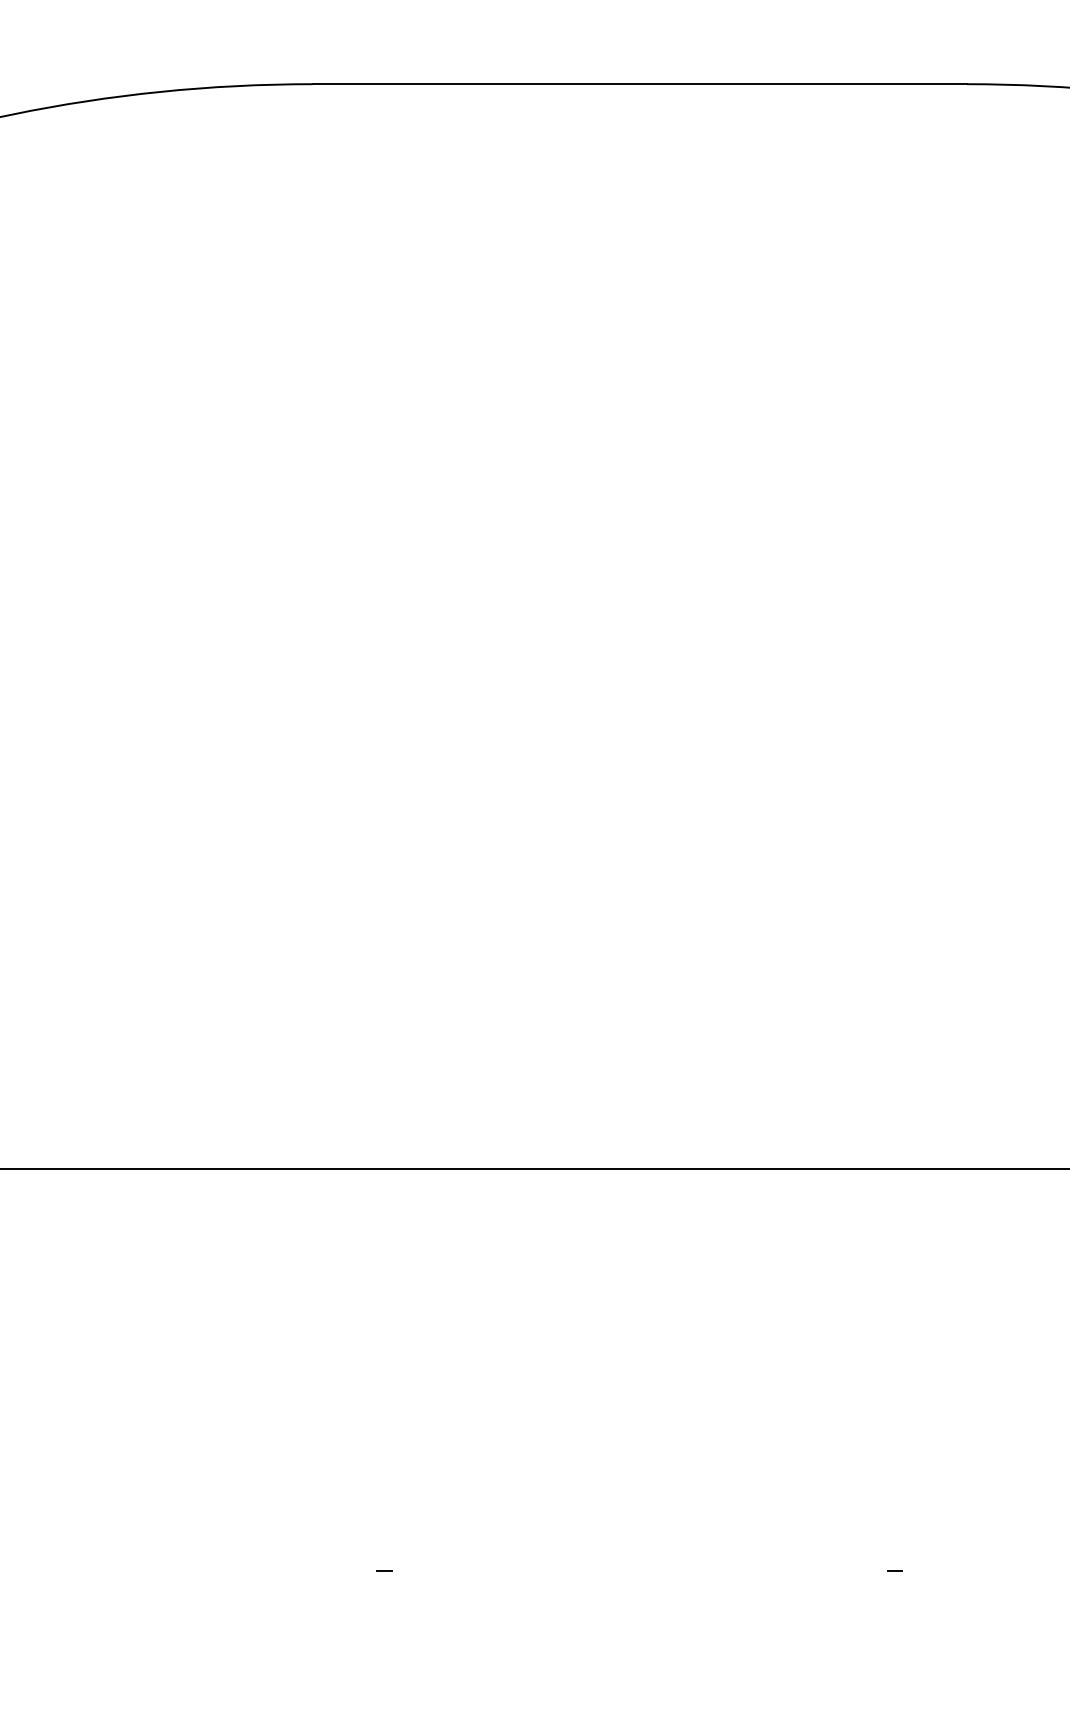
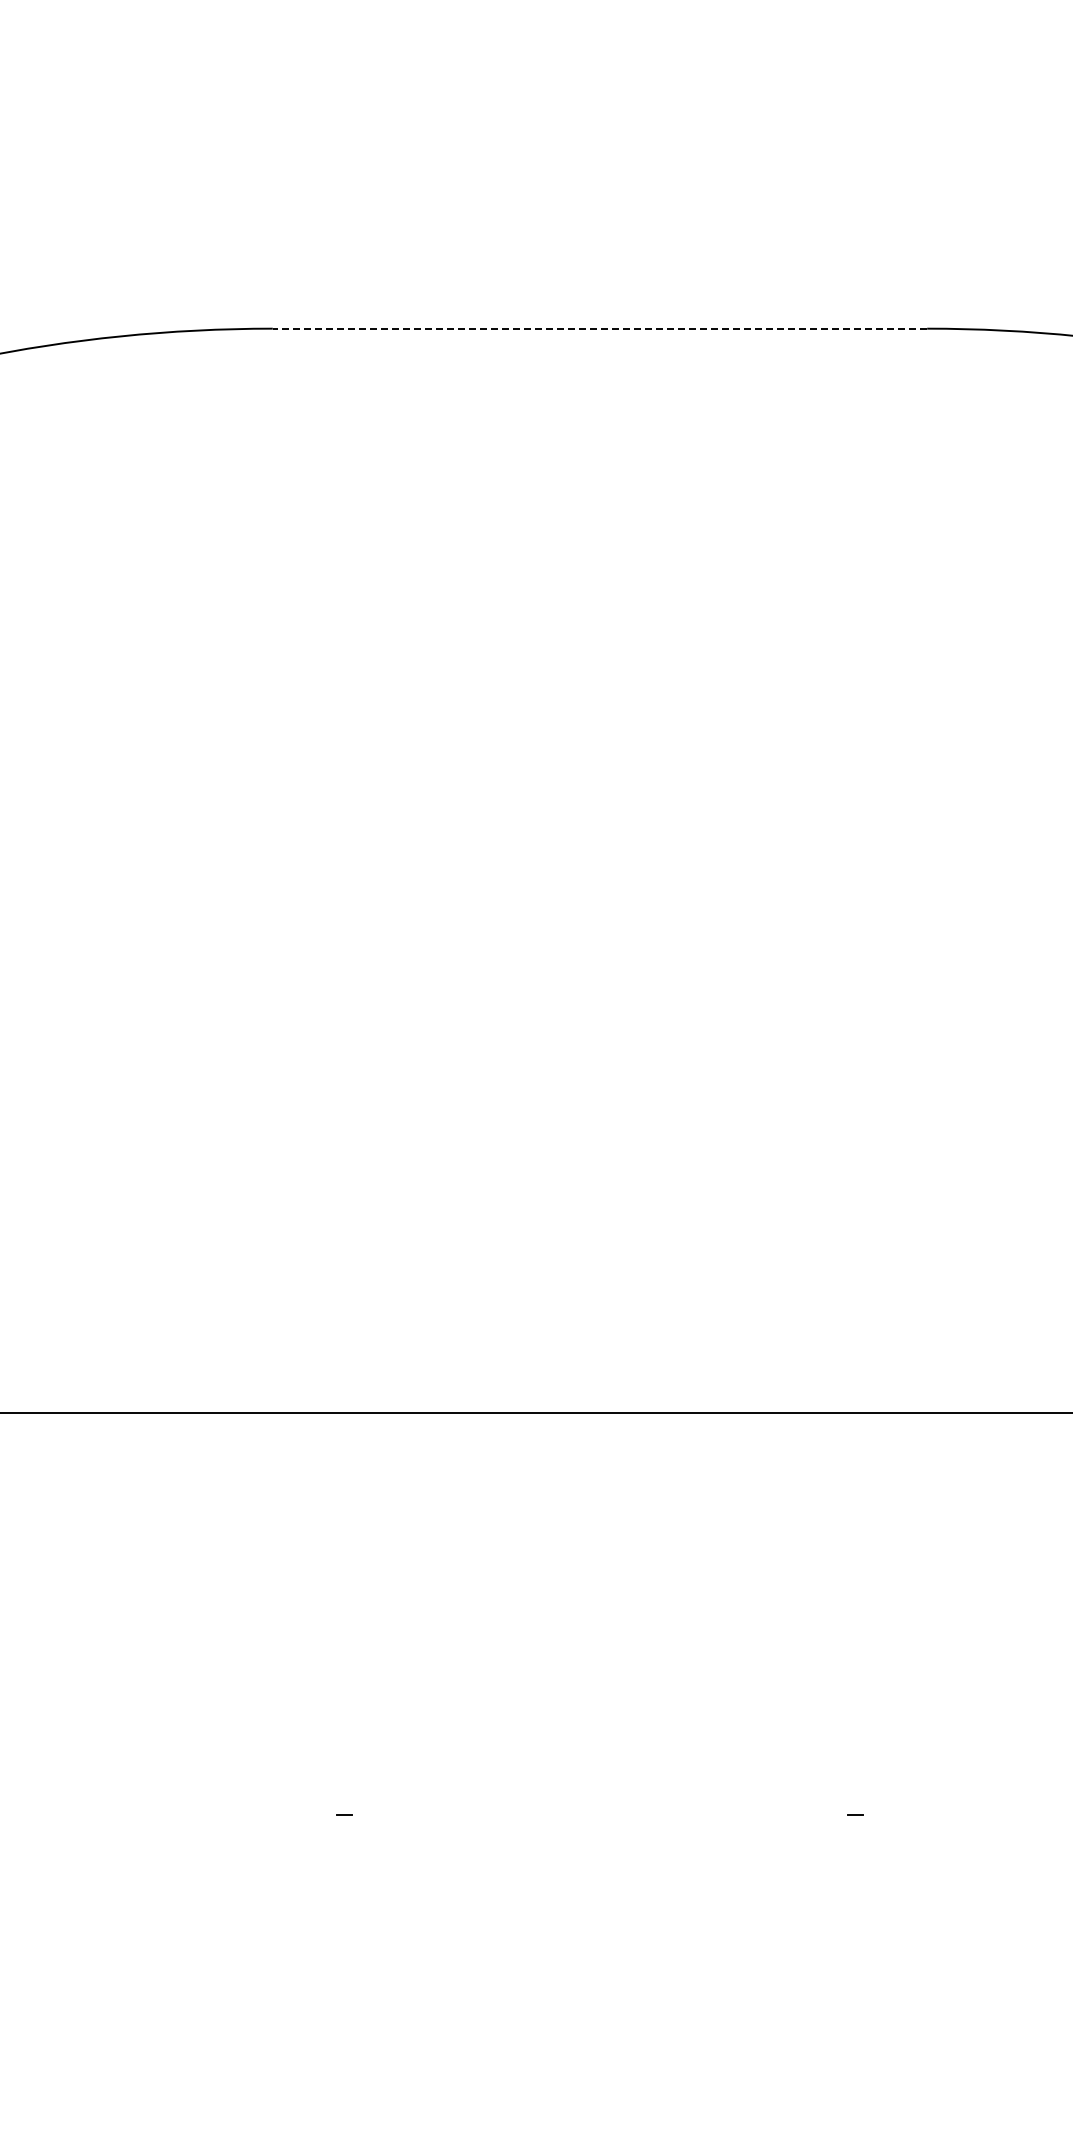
line: (639, 84) -> (599, 328), solid -> dashed

